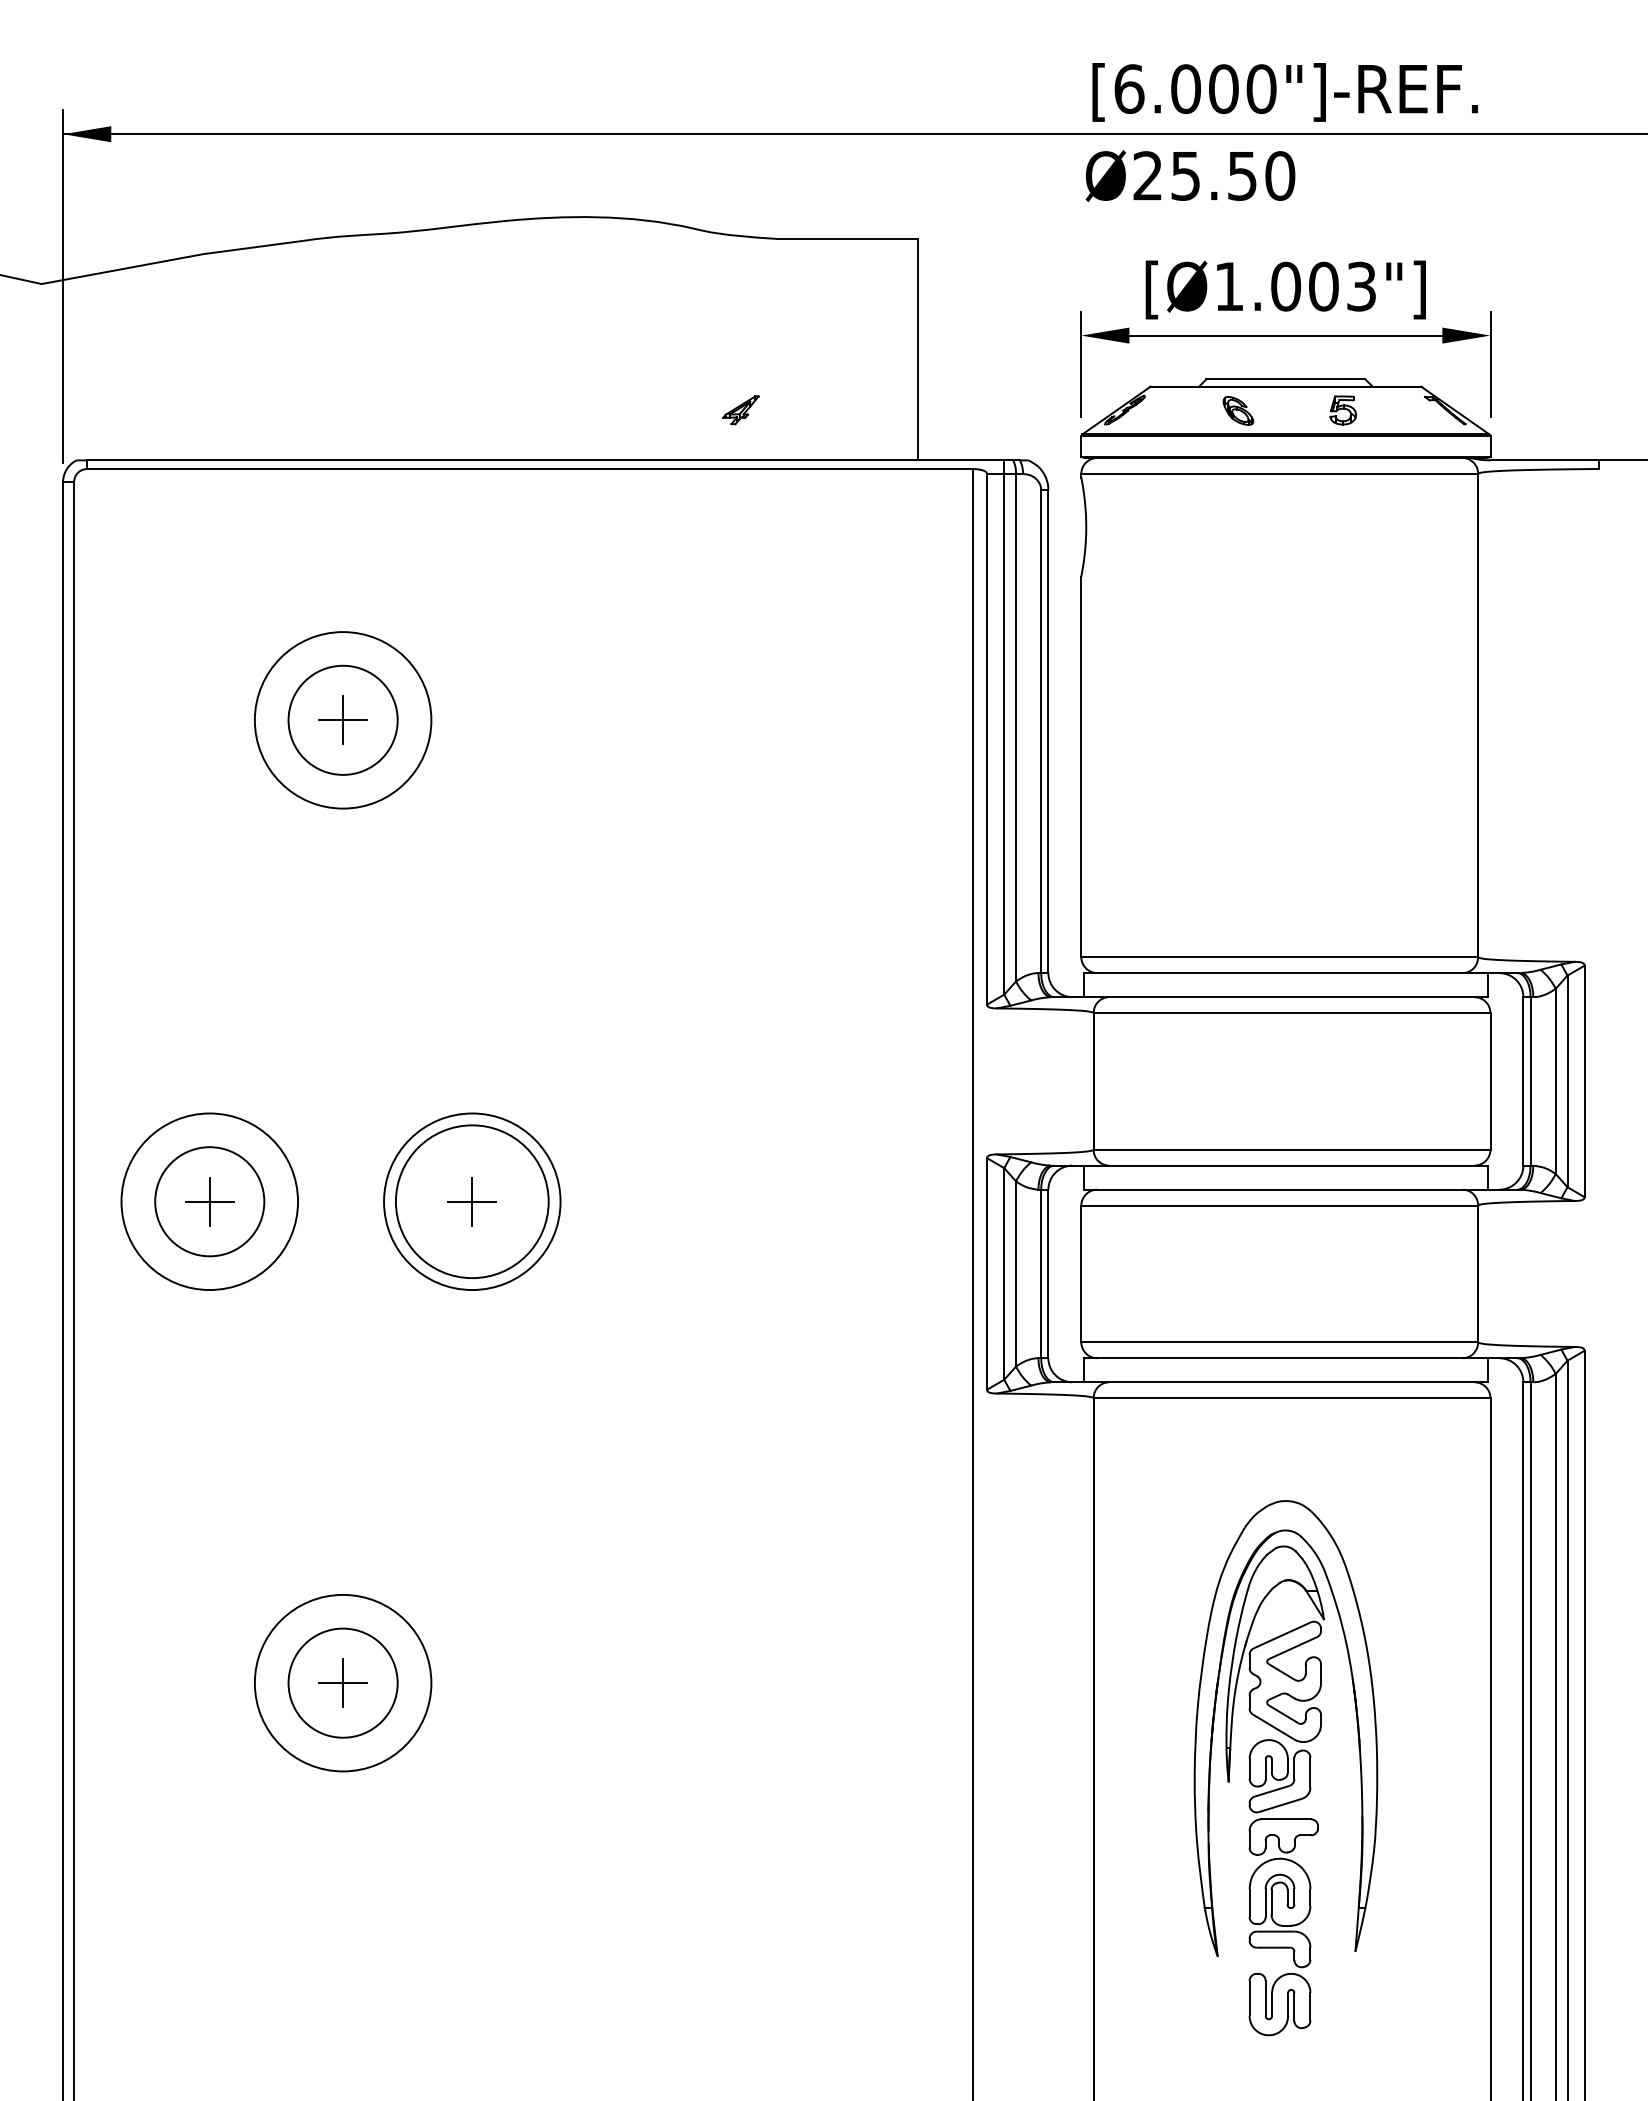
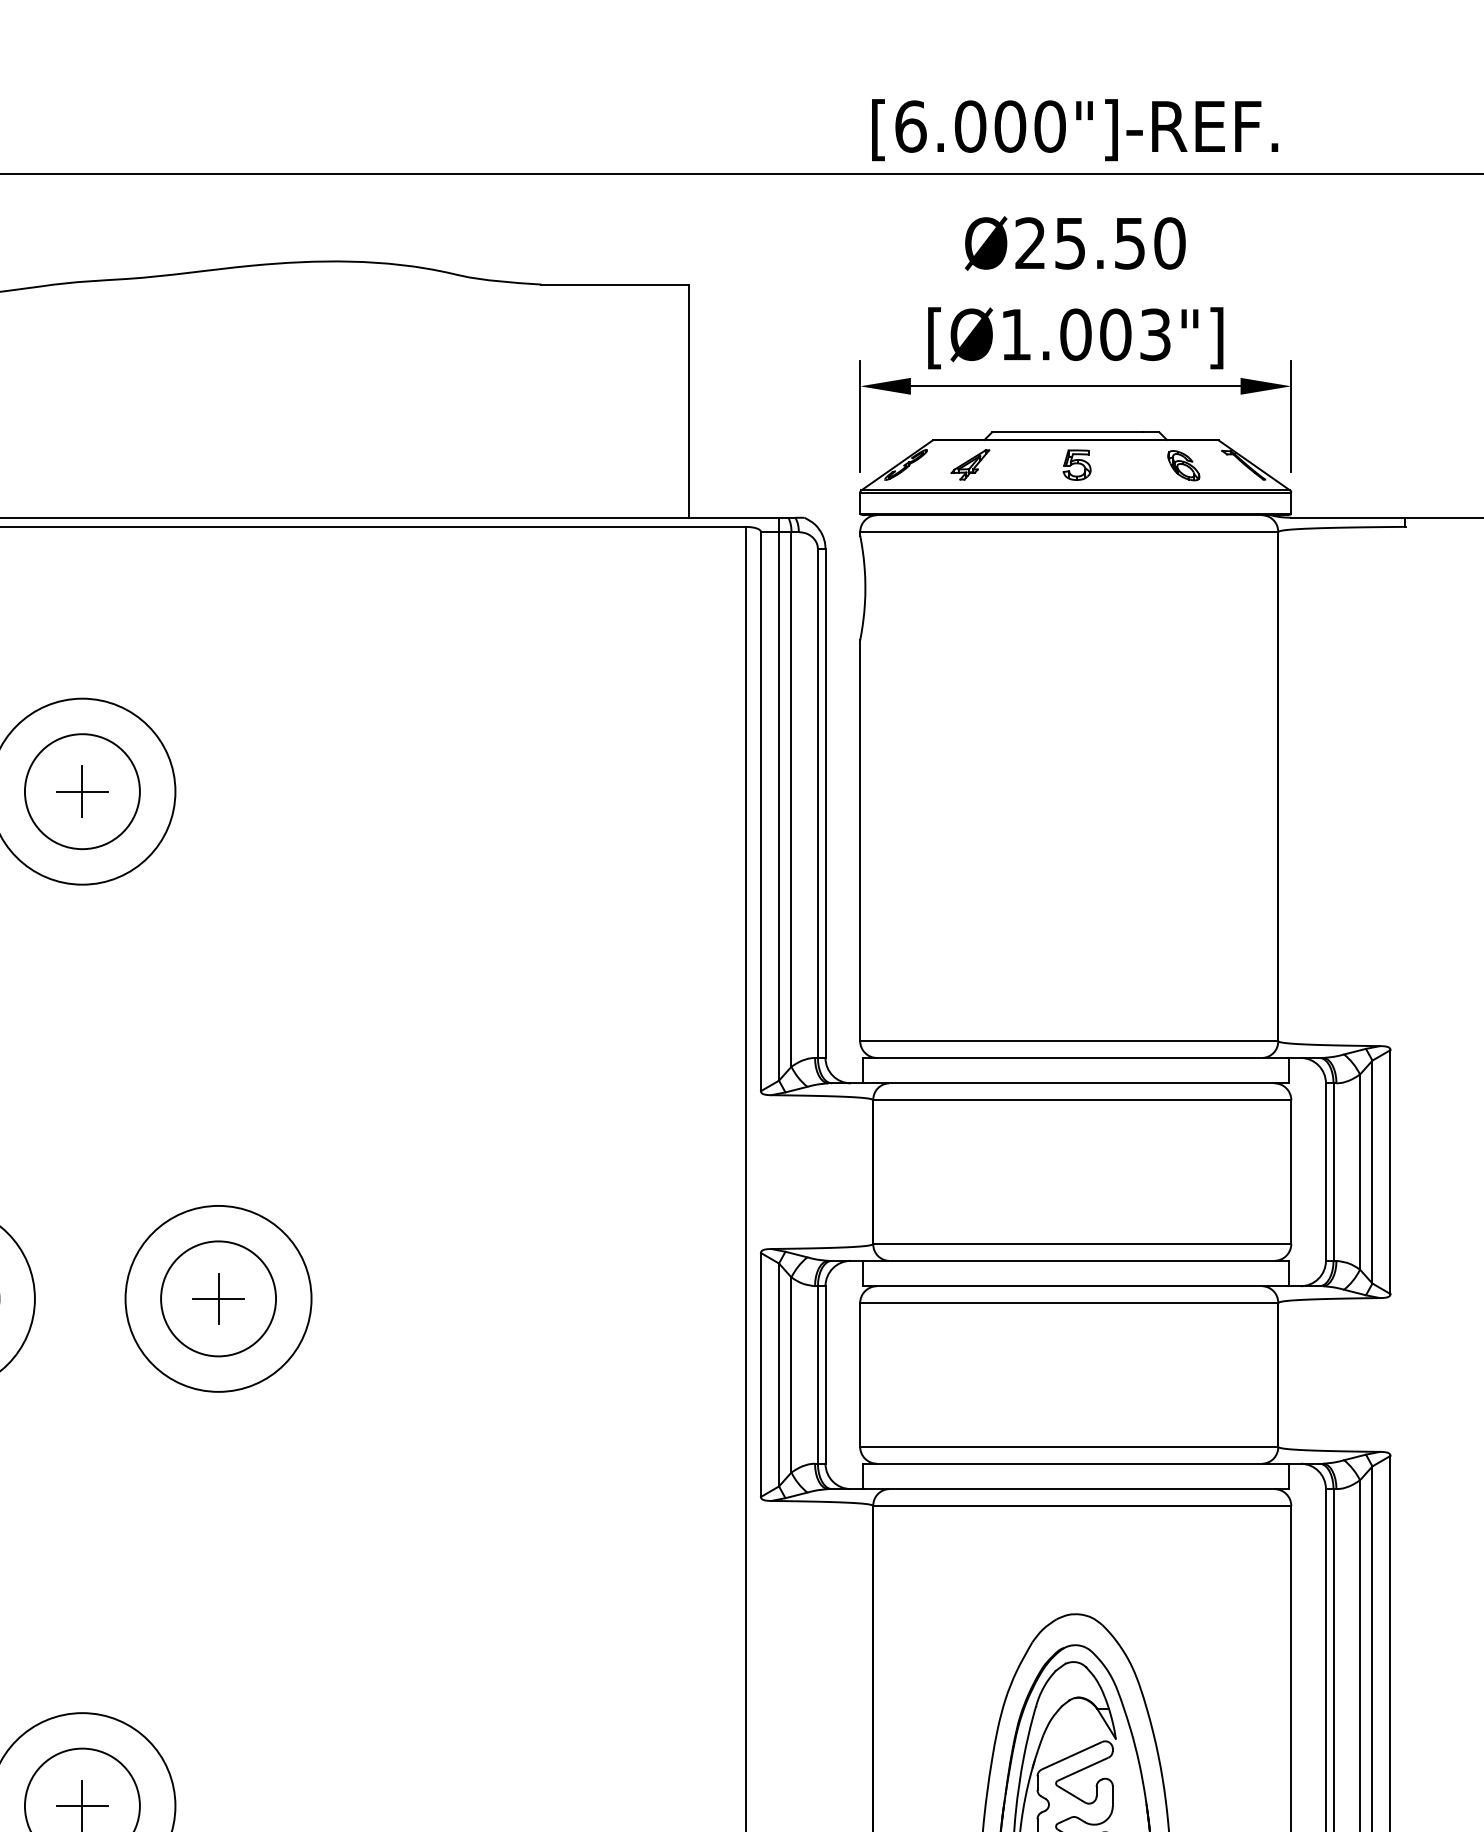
text: (1190, 175) -> (1075, 242), moved
part: (740, 410) -> (969, 465), moved
part: (1238, 410) -> (1183, 465), moved
part: (1342, 410) -> (1076, 465), moved
circle: (471, 1201) -> (217, 1298), size x0.71

